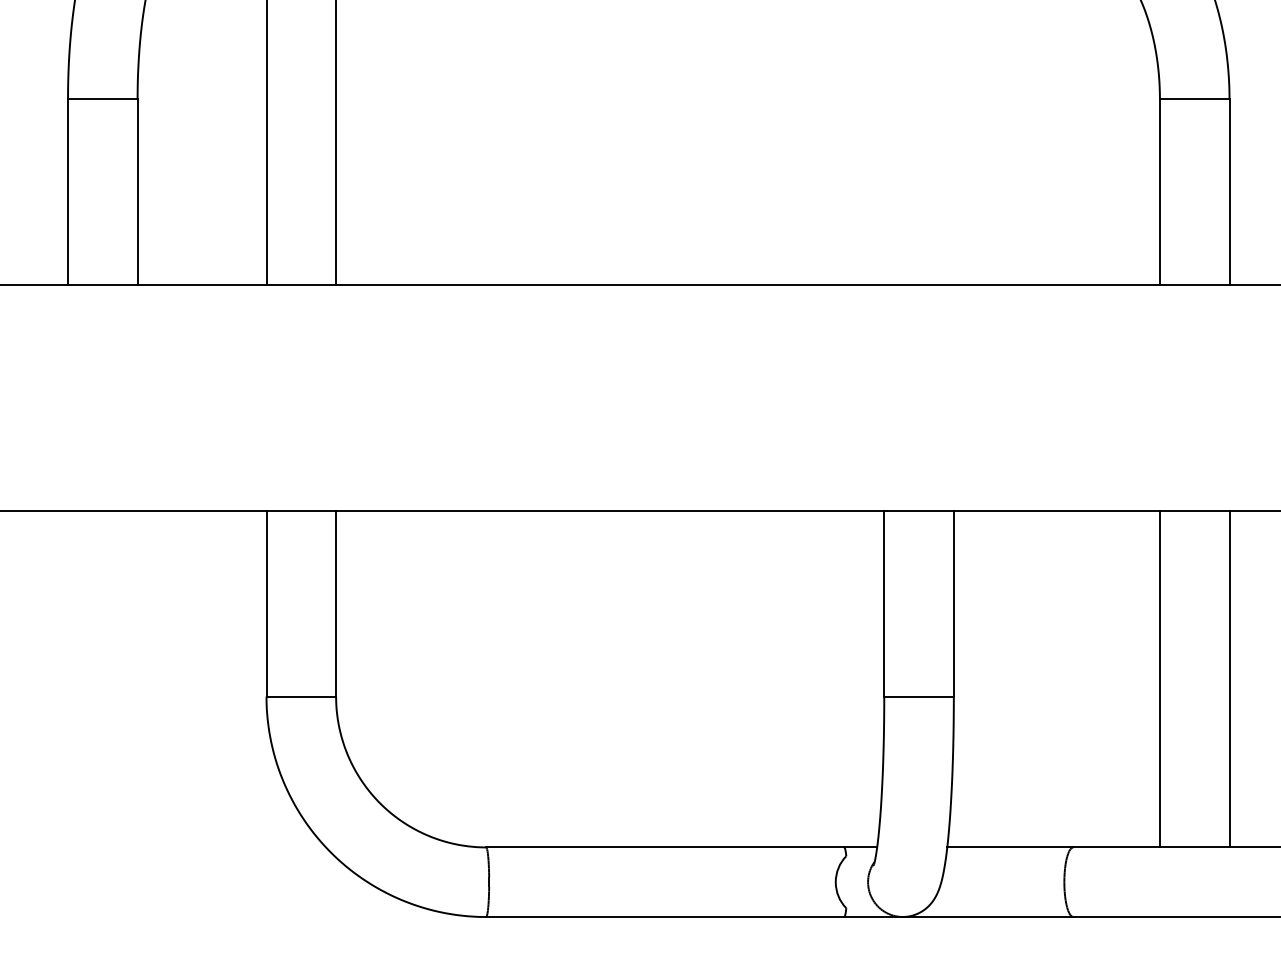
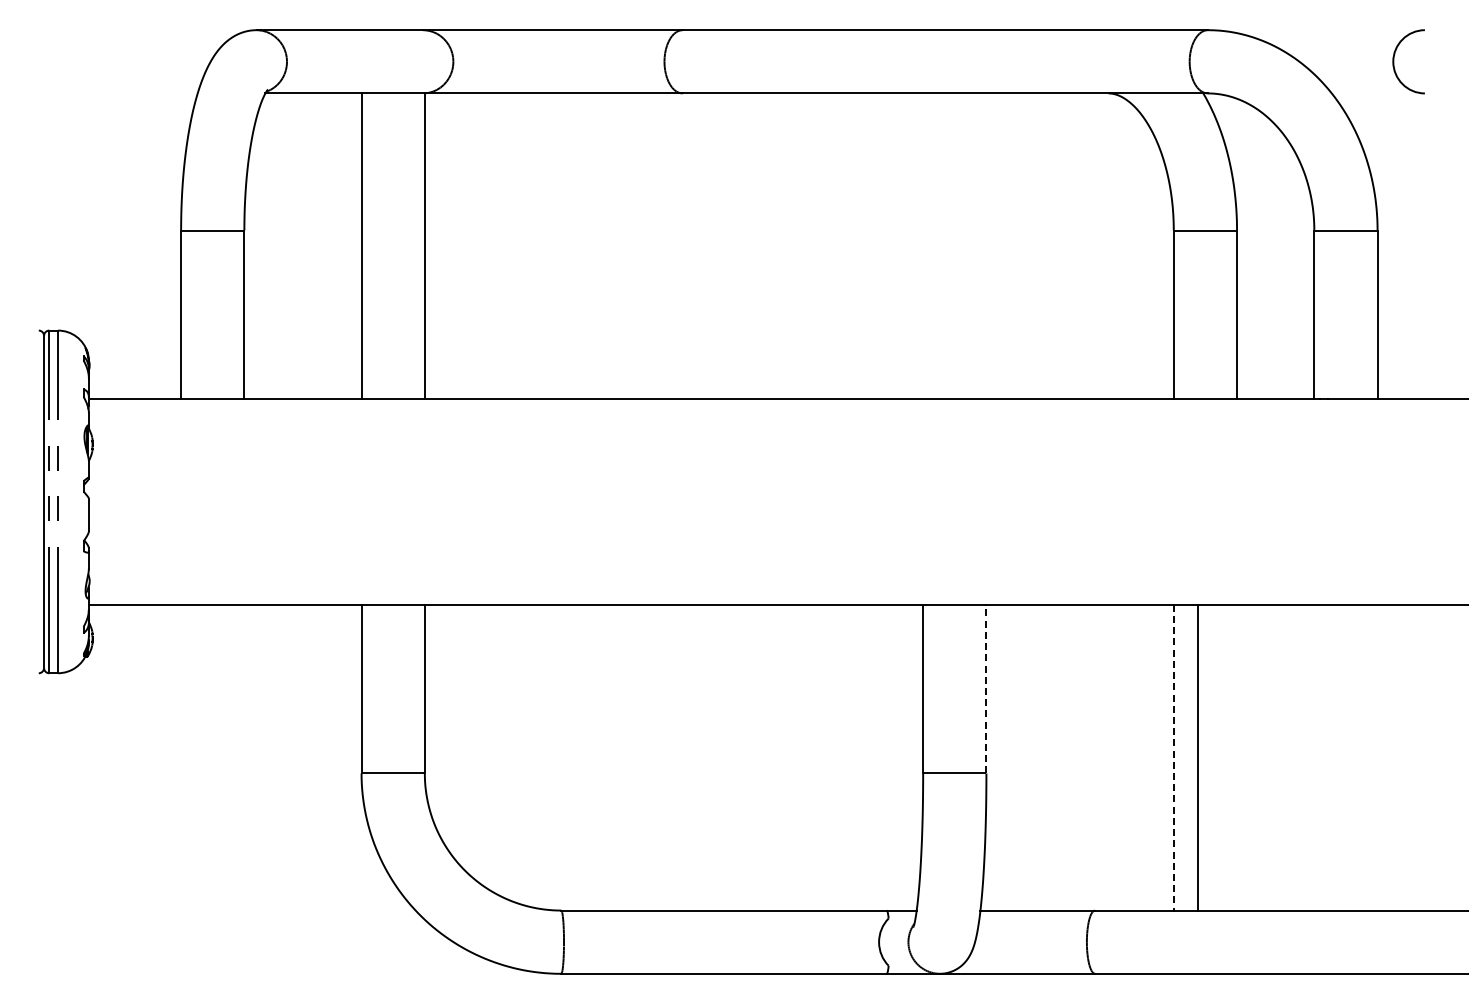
line: (953, 603) -> (986, 688), solid -> dashed
line: (1159, 679) -> (1173, 757), solid -> dashed
line: (1230, 679) -> (1198, 757), moved

